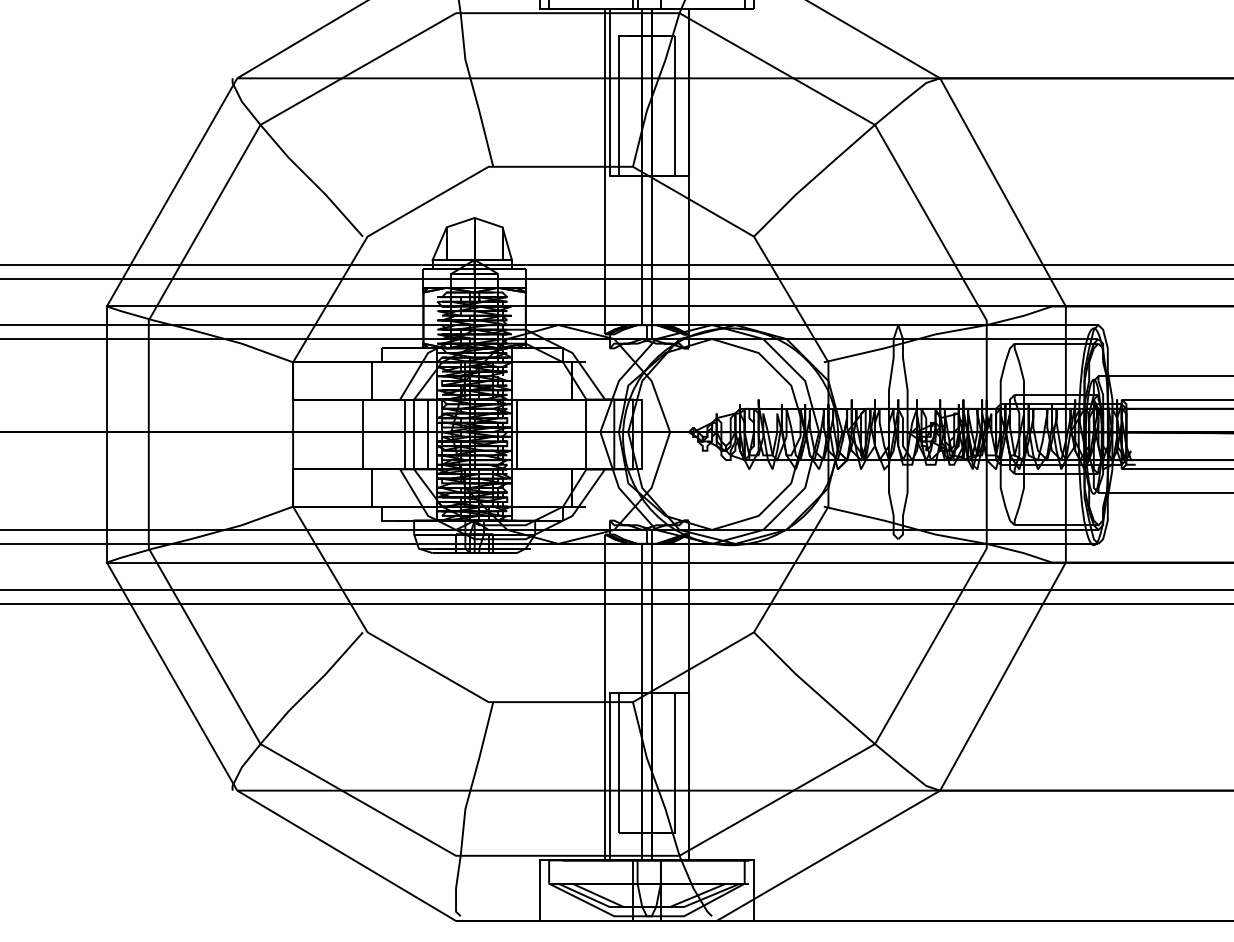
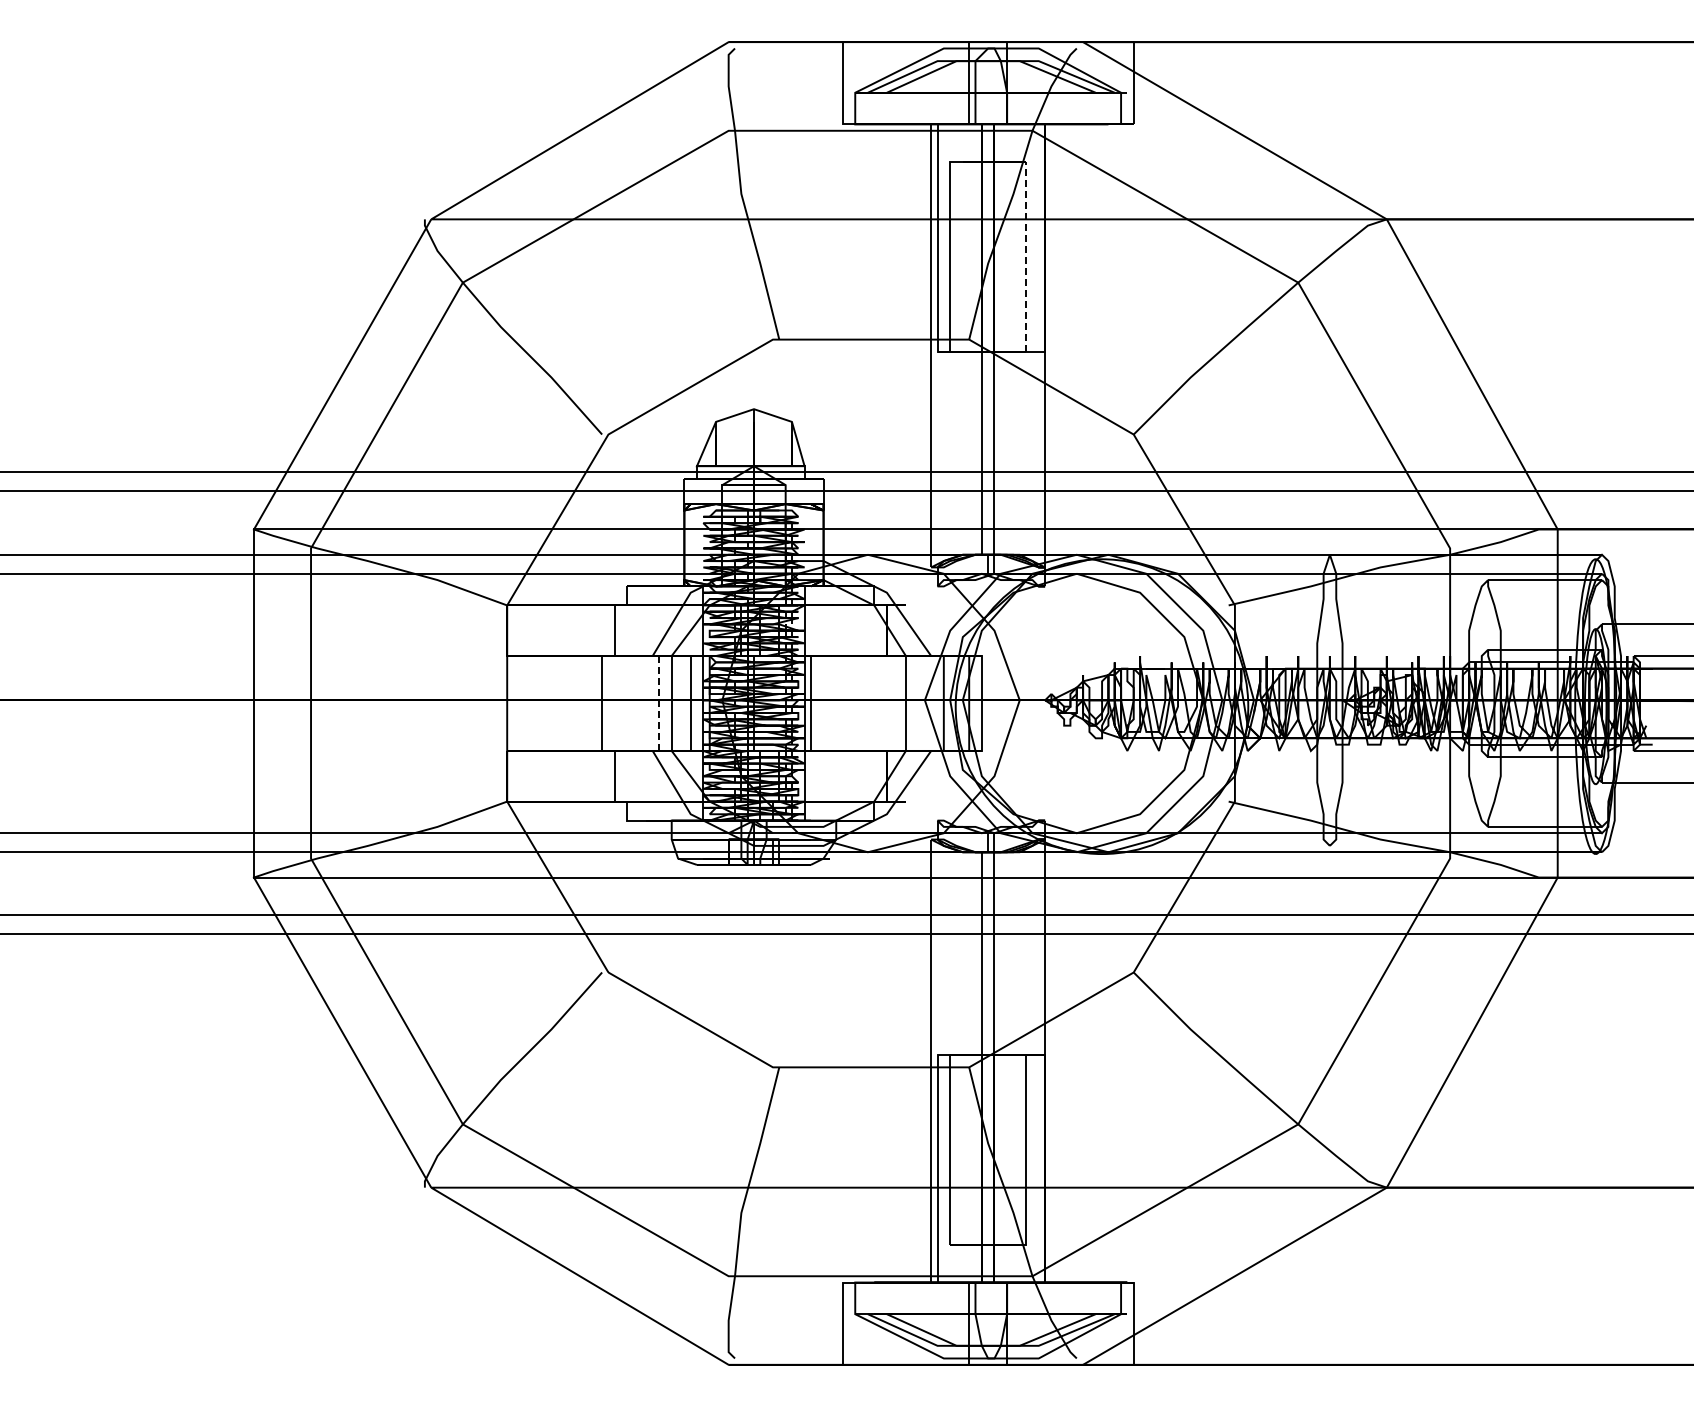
line: (675, 106) -> (1026, 257), solid -> dashed
line: (405, 433) -> (659, 702), solid -> dashed

